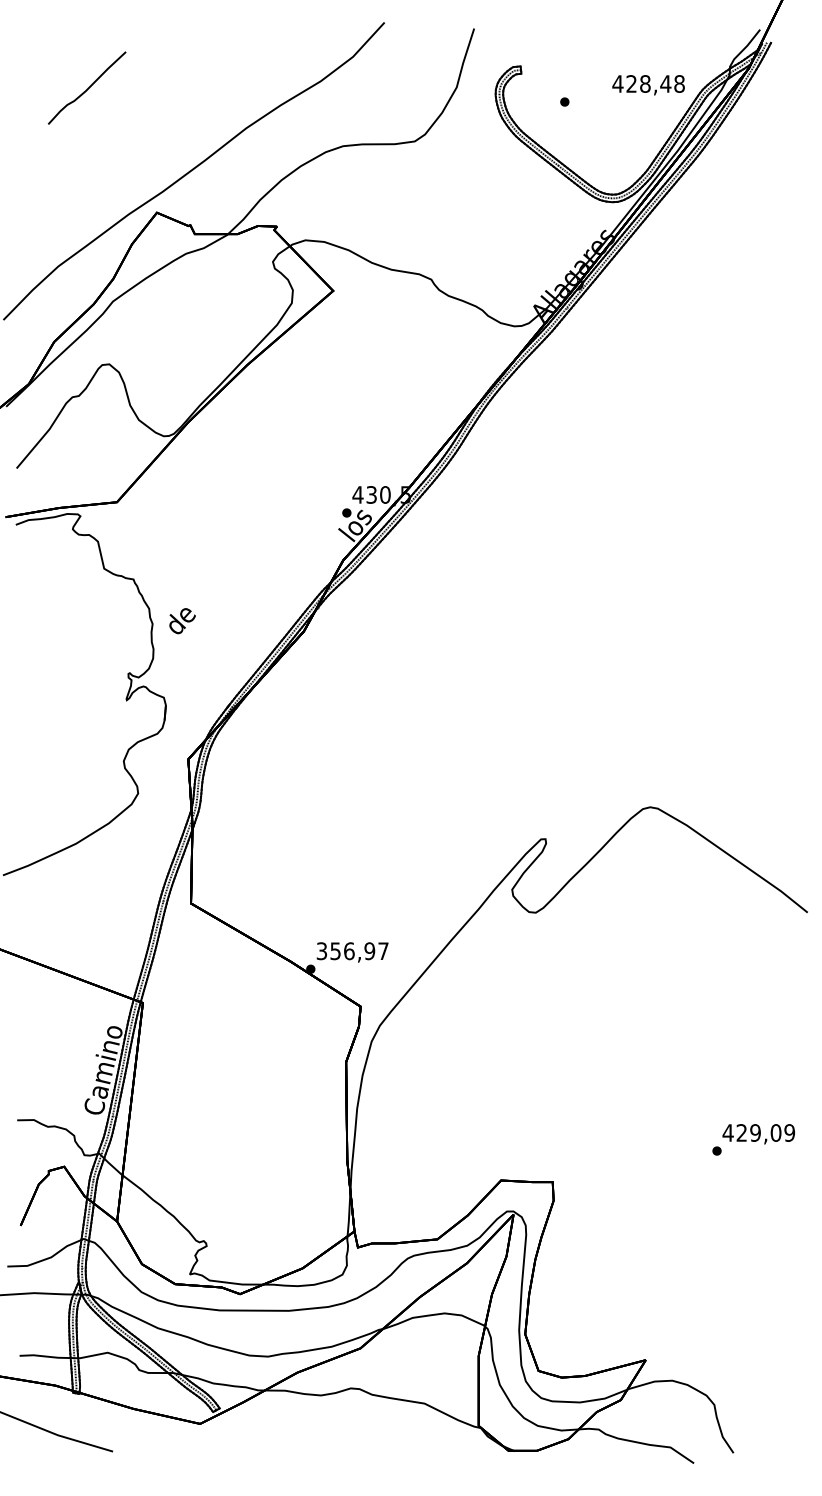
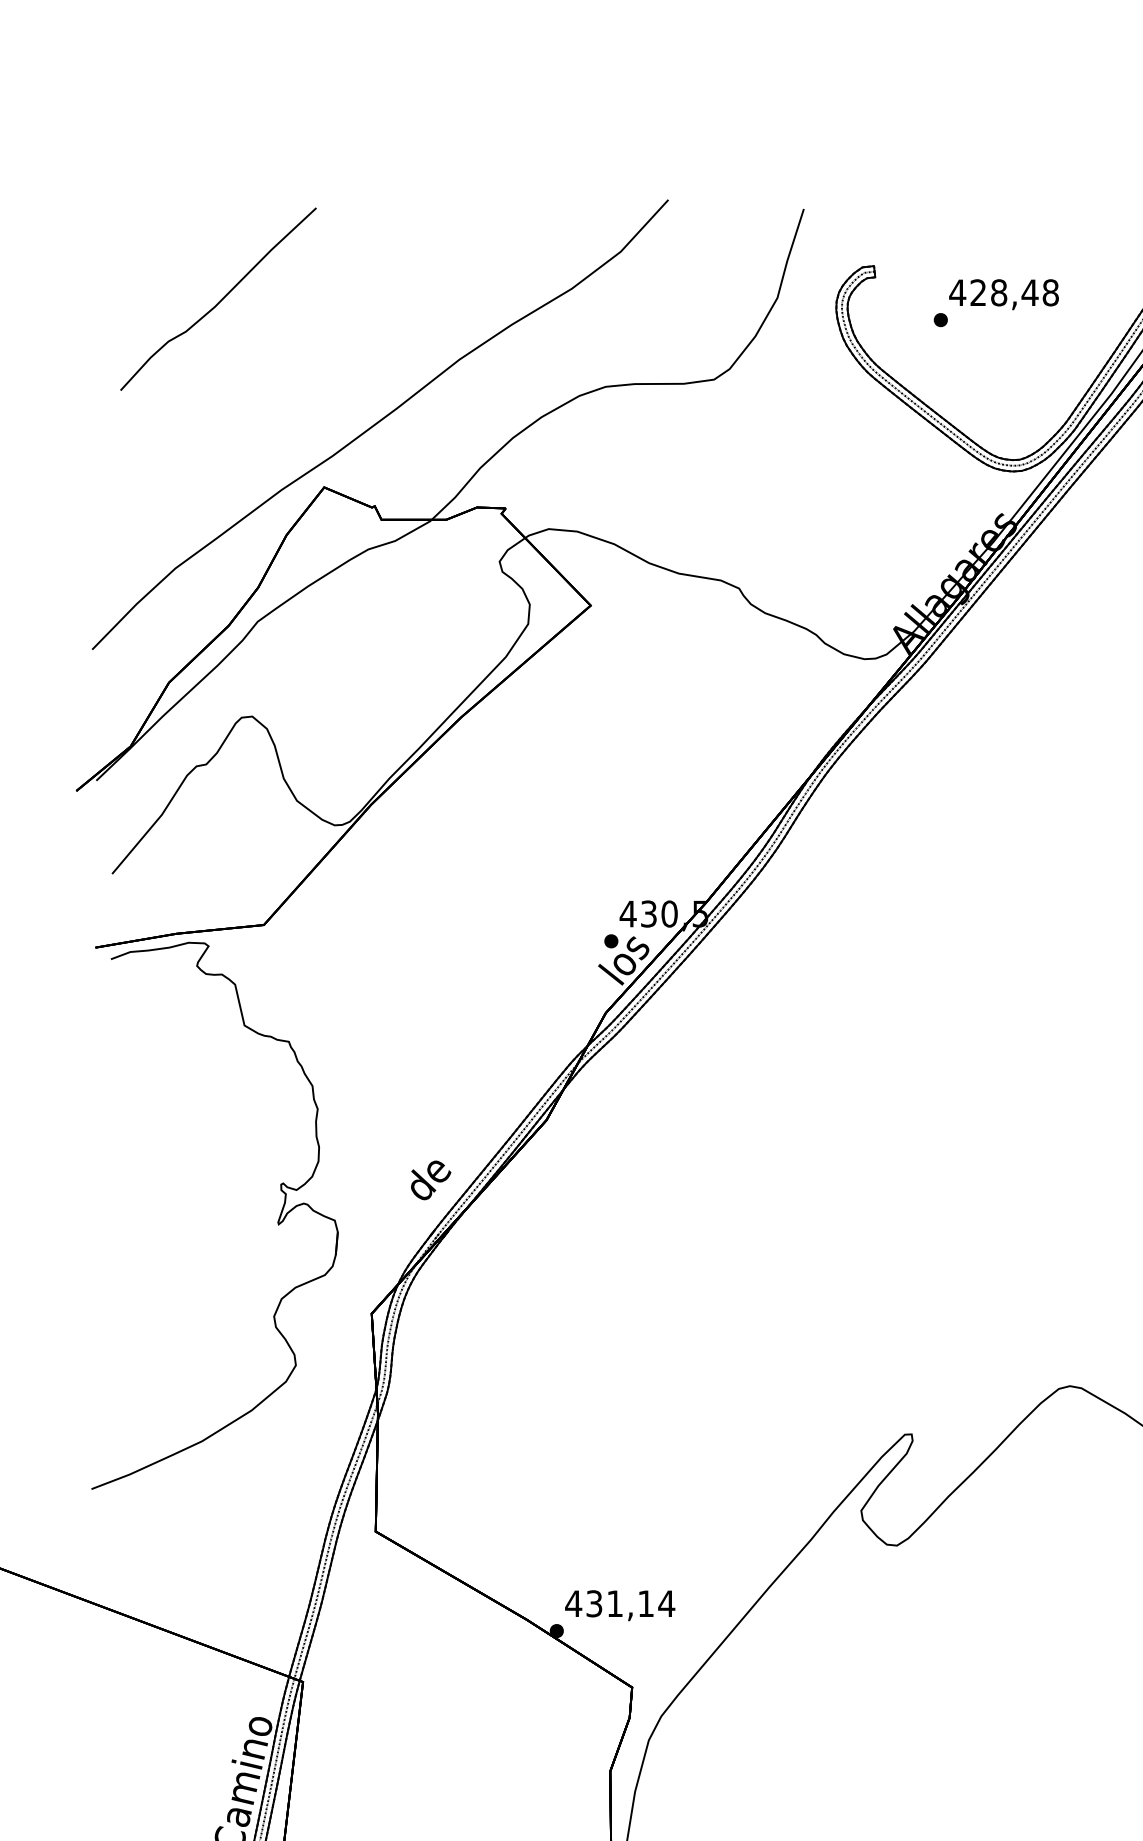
text: (648, 85) -> (1003, 295), moved
part: (87, 87) -> (219, 298), size x1.67
text: (182, 621) -> (430, 1180), moved
text: (352, 951) -> (619, 1604), 356,97 -> 431,14

